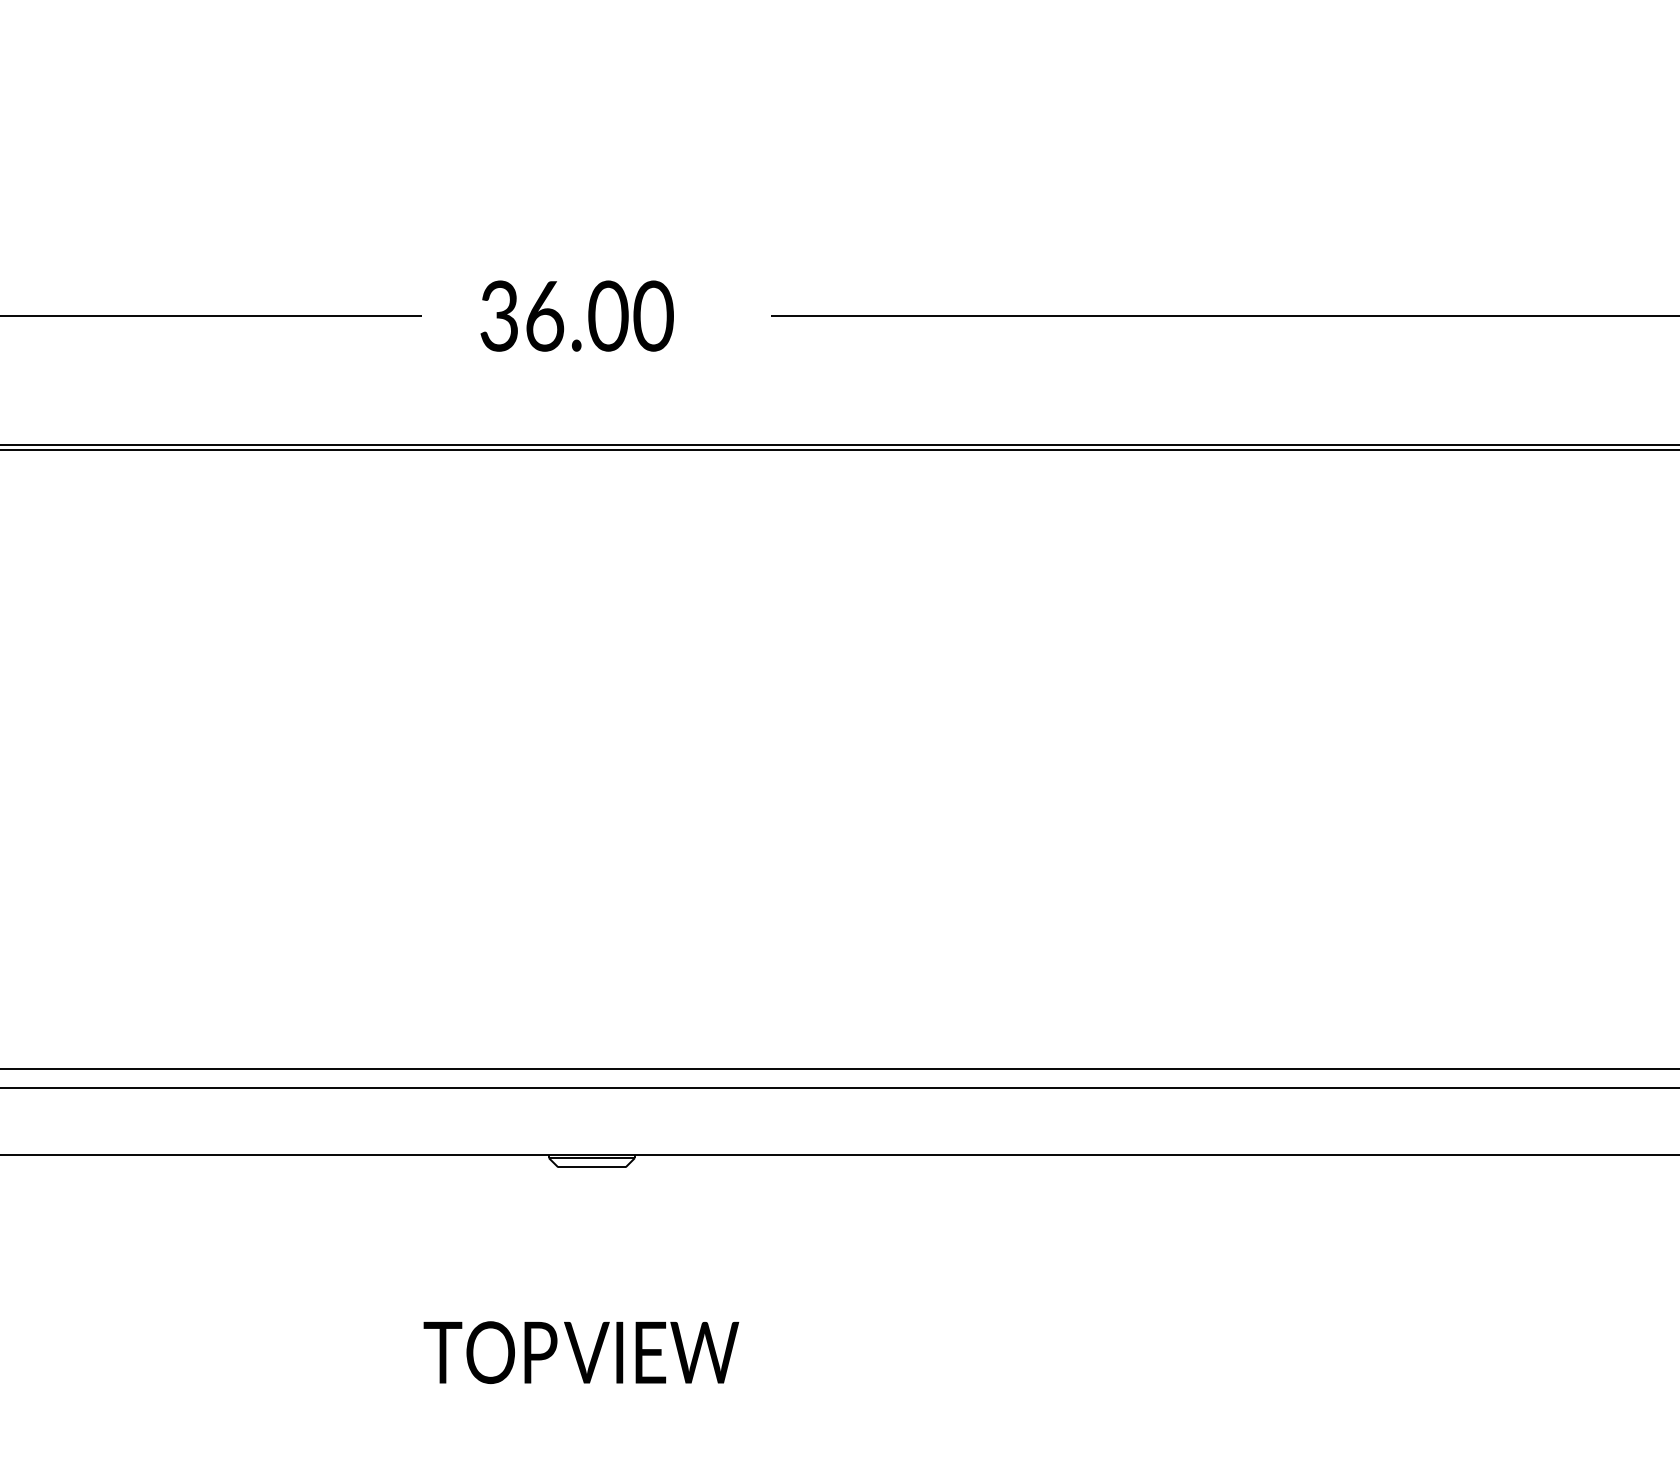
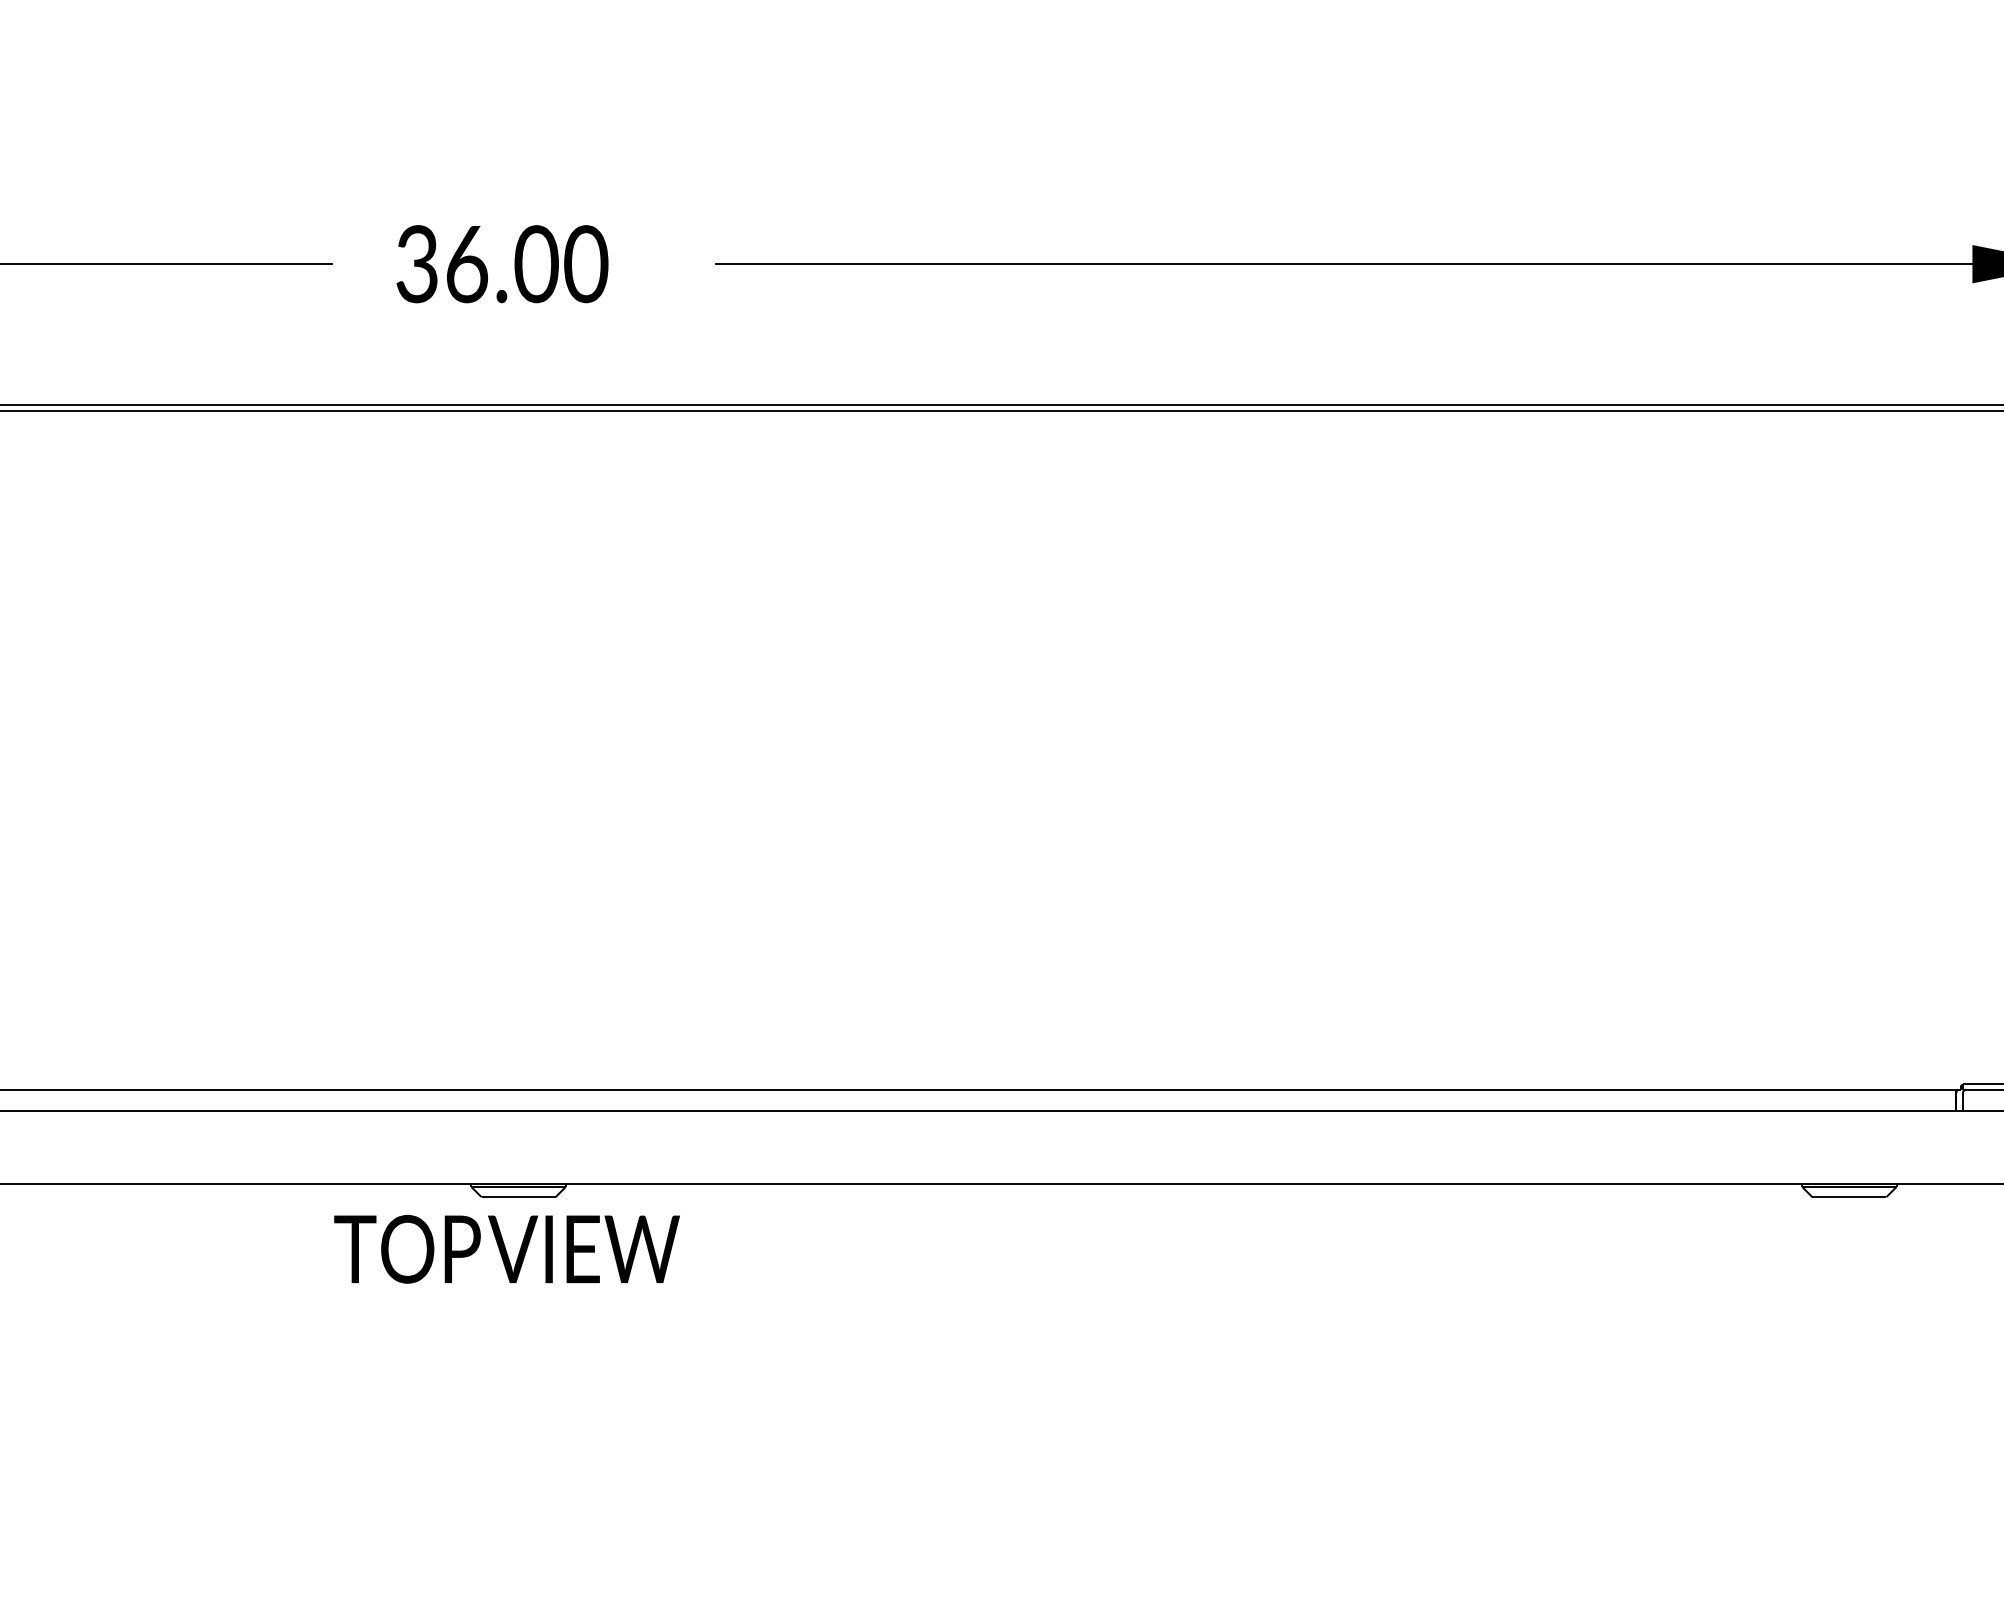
text: (580, 1351) -> (506, 1248), moved

